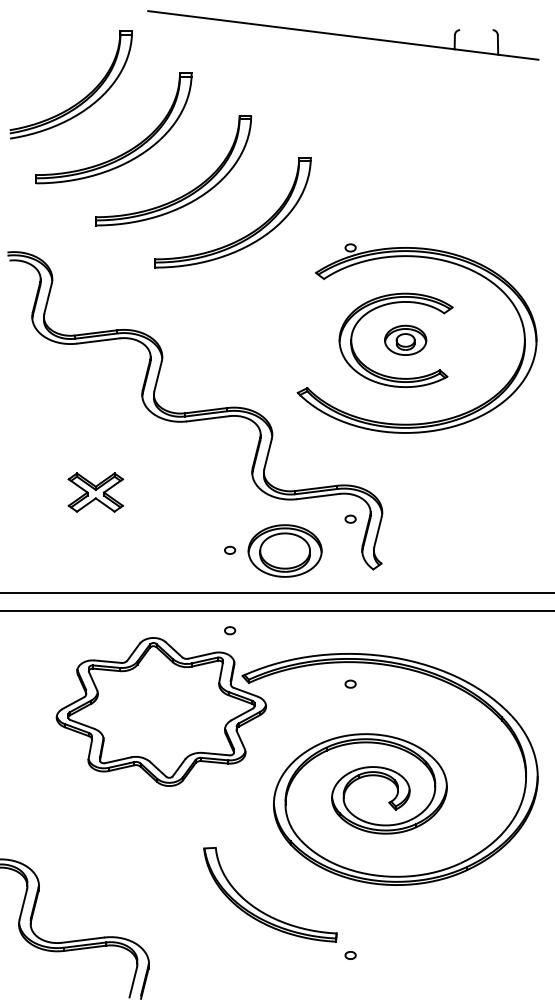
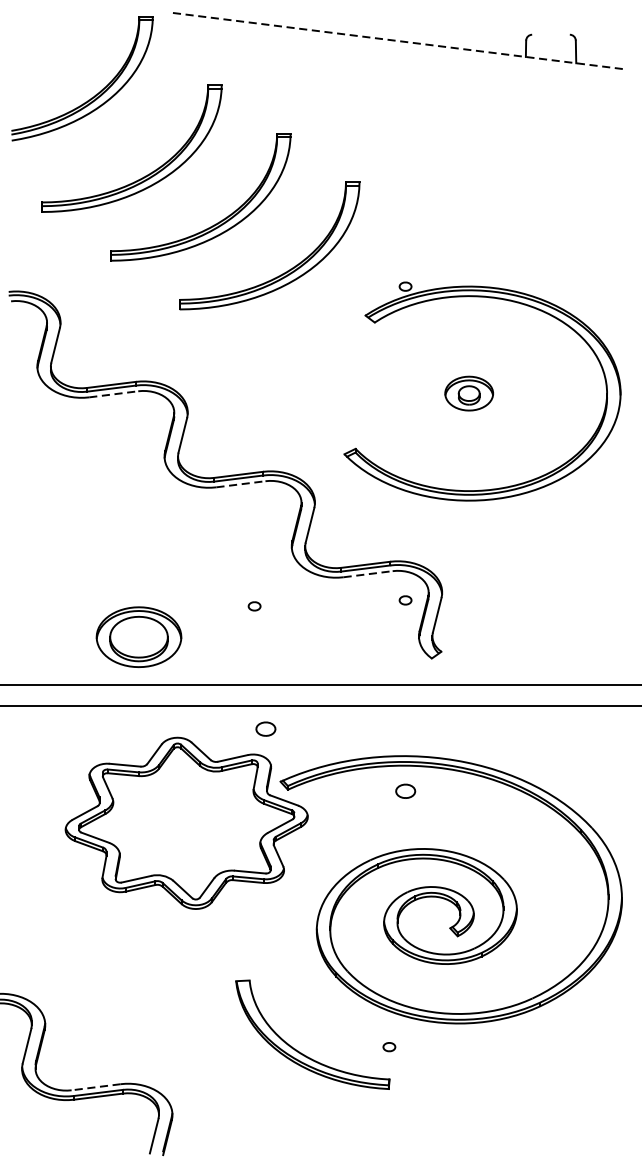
line: (343, 35) -> (397, 40), solid -> dashed
part: (82, 98) -> (95, 94), moved
part: (387, 305) -> (448, 353), removed
line: (98, 340) -> (113, 393), solid -> dashed
line: (208, 418) -> (241, 483), solid -> dashed
part: (95, 492) -> (110, 569), removed
line: (318, 496) -> (368, 574), solid -> dashed
part: (230, 549) -> (255, 605), moved
part: (284, 550) -> (138, 636), moved
part: (230, 630) -> (266, 729), size x1.6
part: (350, 683) -> (405, 790), size x1.6
line: (82, 940) -> (95, 1087), solid -> dashed
part: (350, 955) -> (389, 1047), moved

